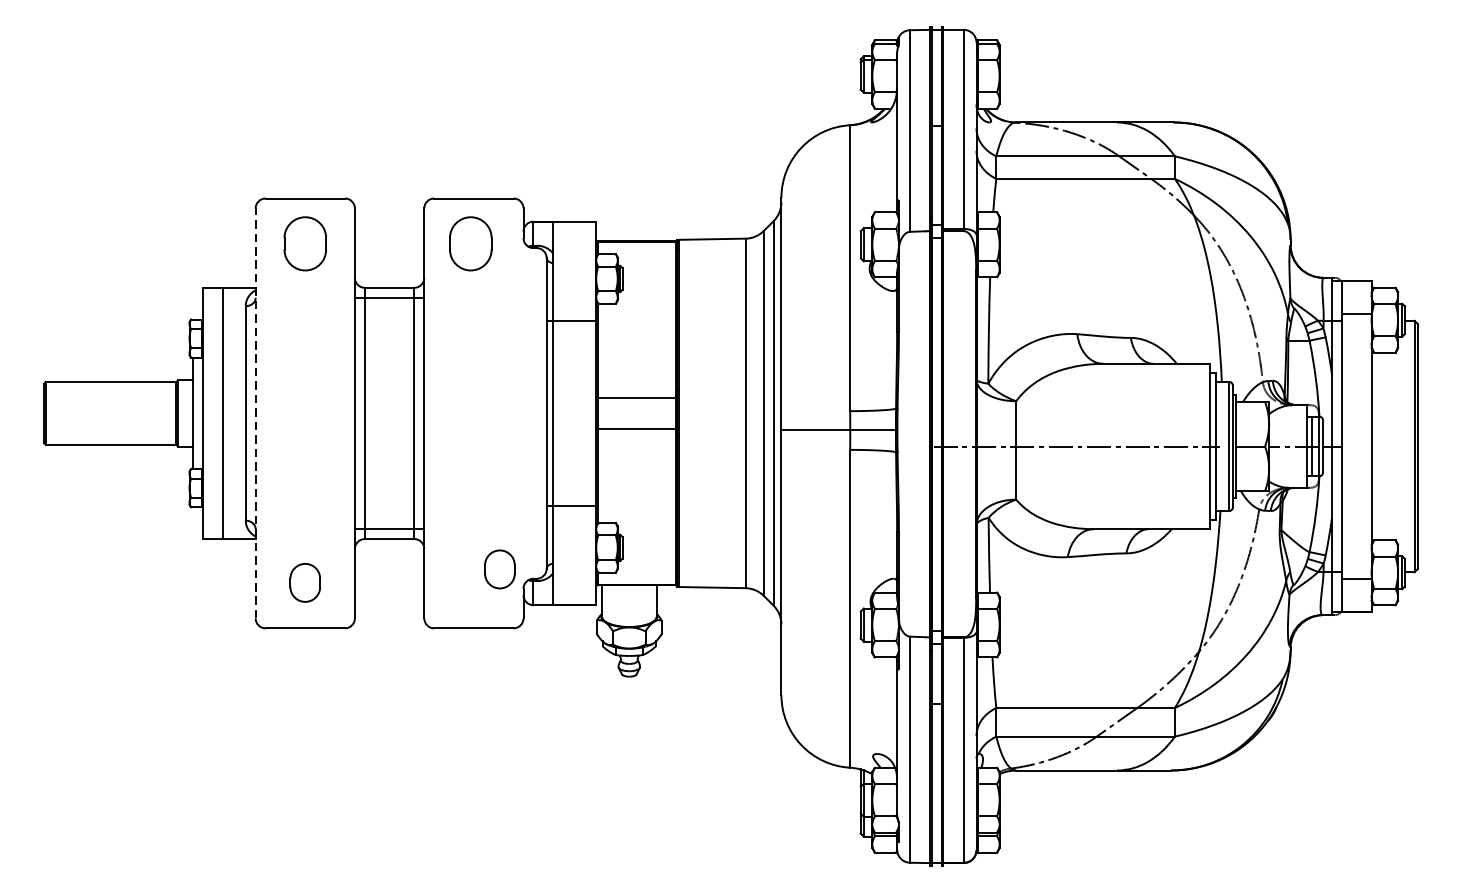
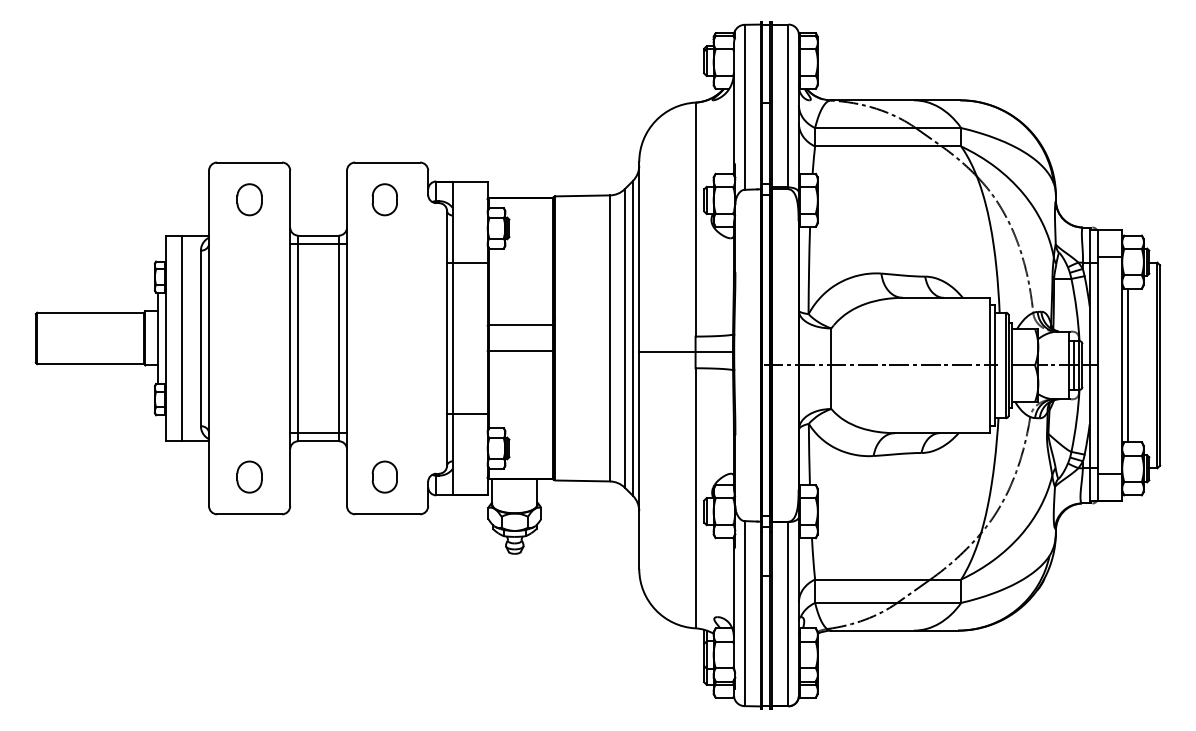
part: (305, 243) -> (249, 199), size x0.71
part: (470, 243) -> (384, 199), size x0.71
line: (256, 413) -> (209, 338), dashed -> solid
line: (1378, 446) -> (1127, 365), added
part: (499, 568) -> (384, 476), moved

